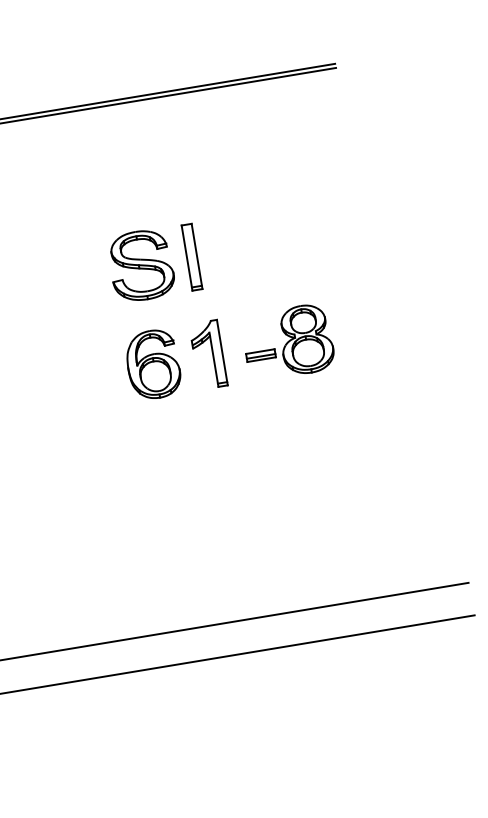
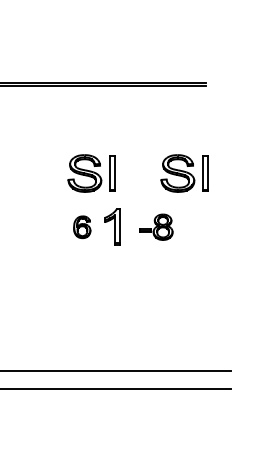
part: (323, 235) -> (184, 173), added
part: (289, 342) -> (156, 227), size x0.7
part: (151, 365) -> (81, 227), size x0.6

